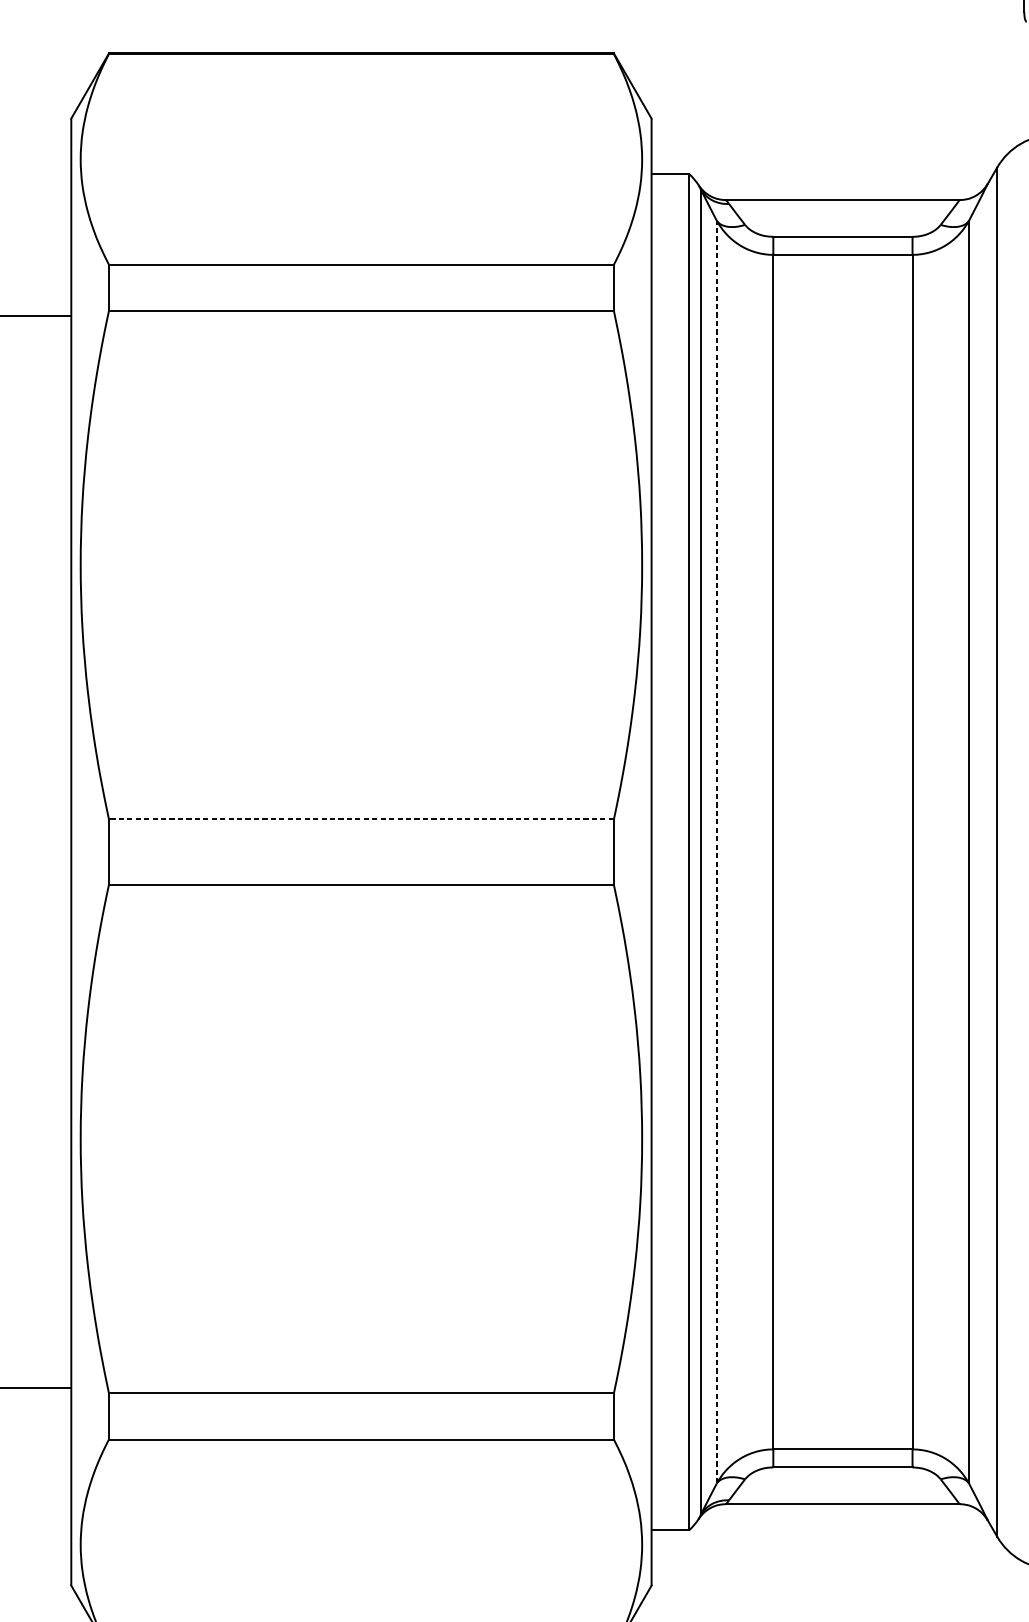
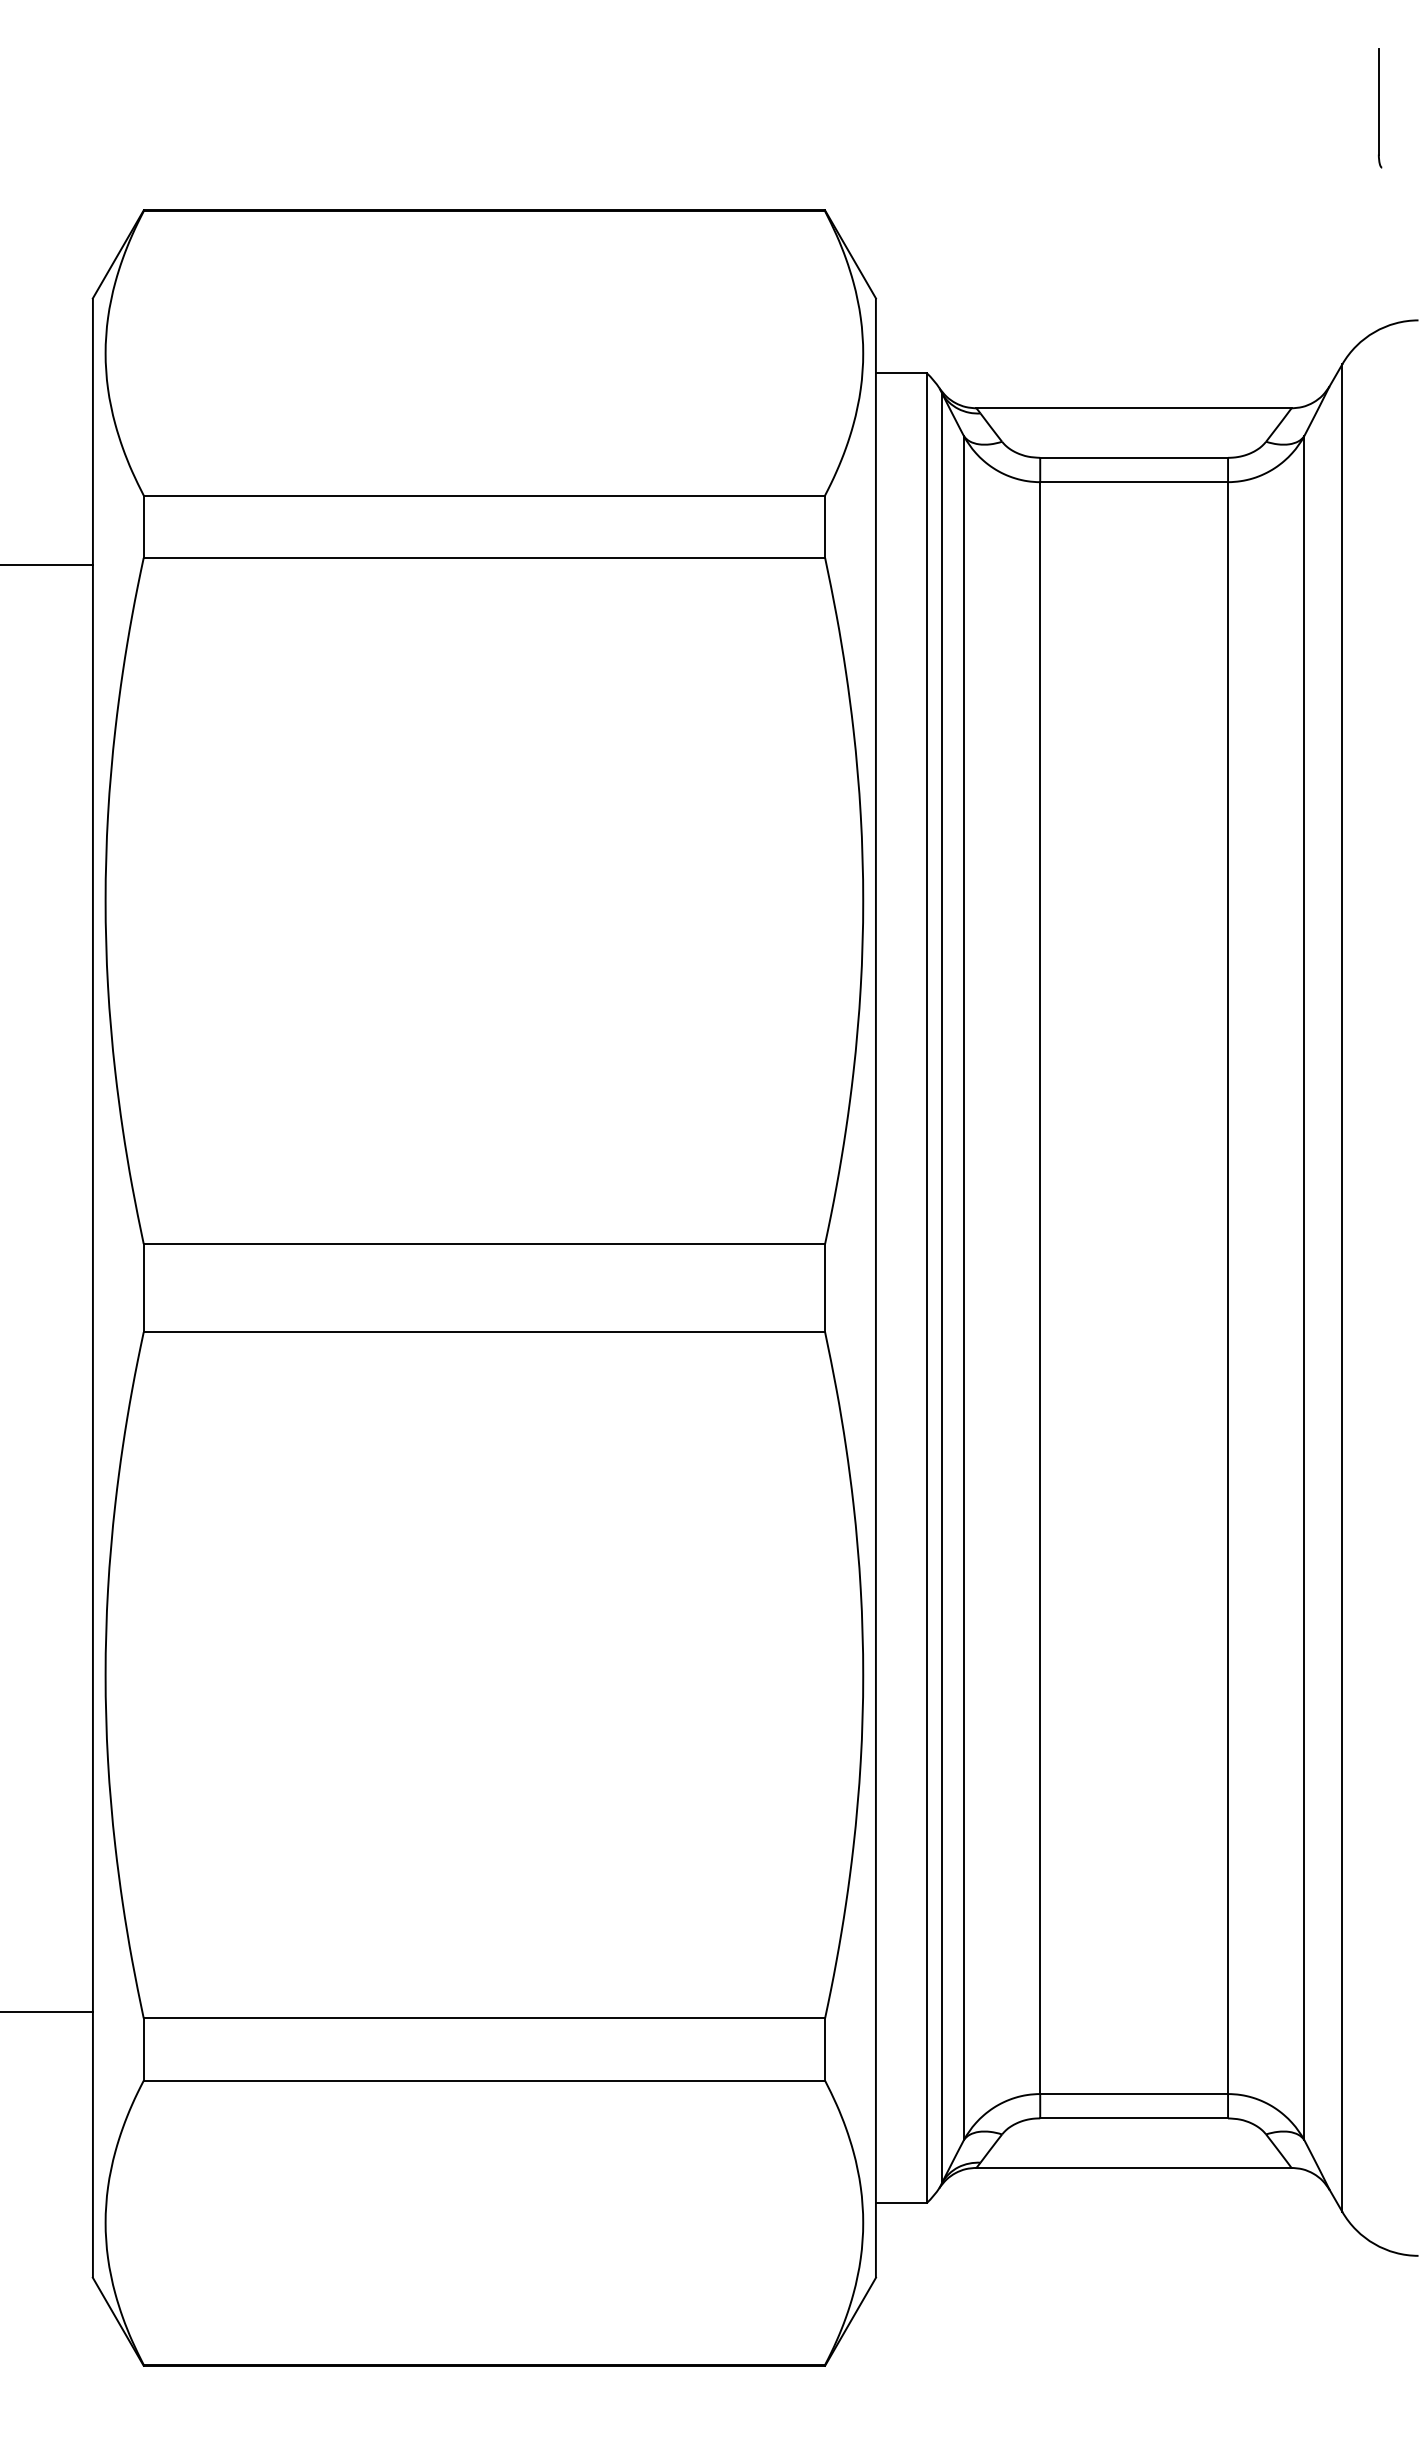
line: (361, 819) -> (484, 1243), dashed -> solid
line: (717, 852) -> (964, 1288), dashed -> solid

